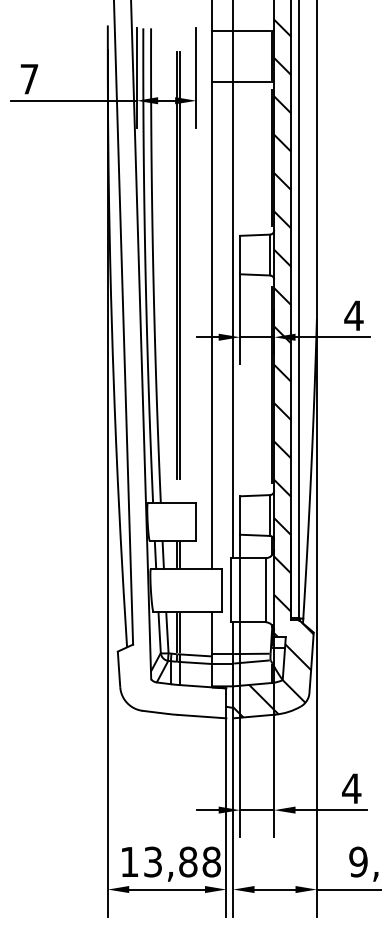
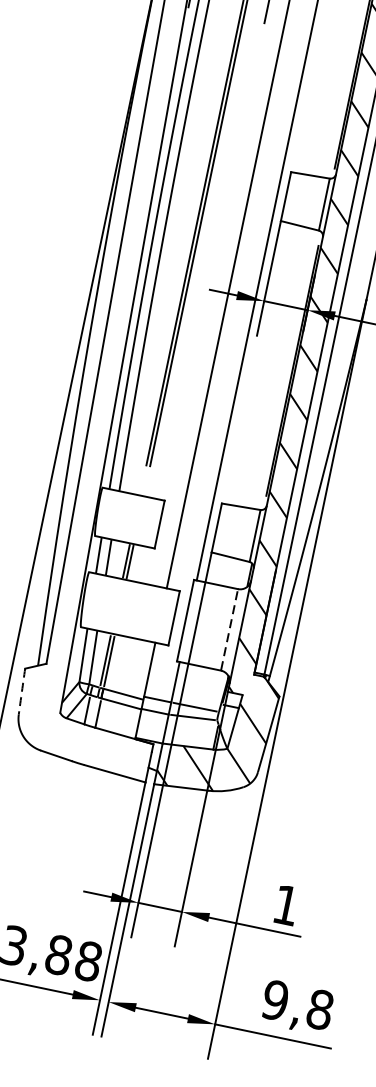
line: (265, 590) -> (229, 630), solid -> dashed
arc: (119, 669) -> (22, 691), solid -> dashed
text: (351, 788) -> (286, 904), 4 -> 1

